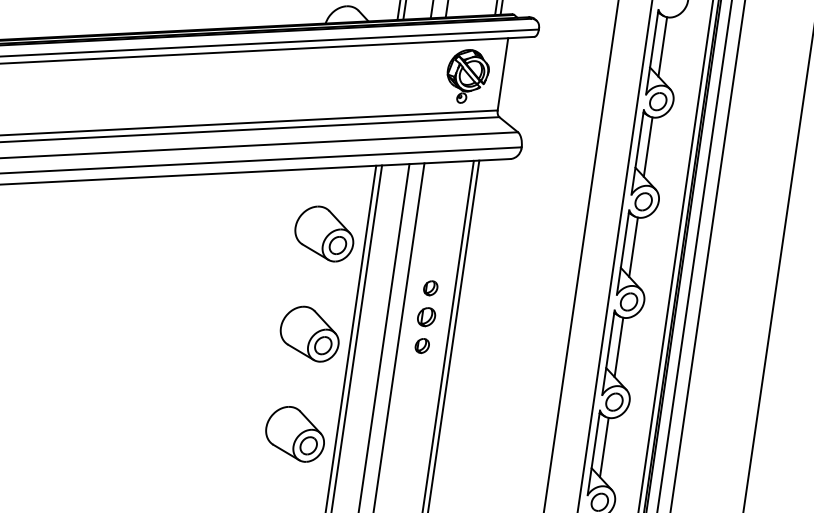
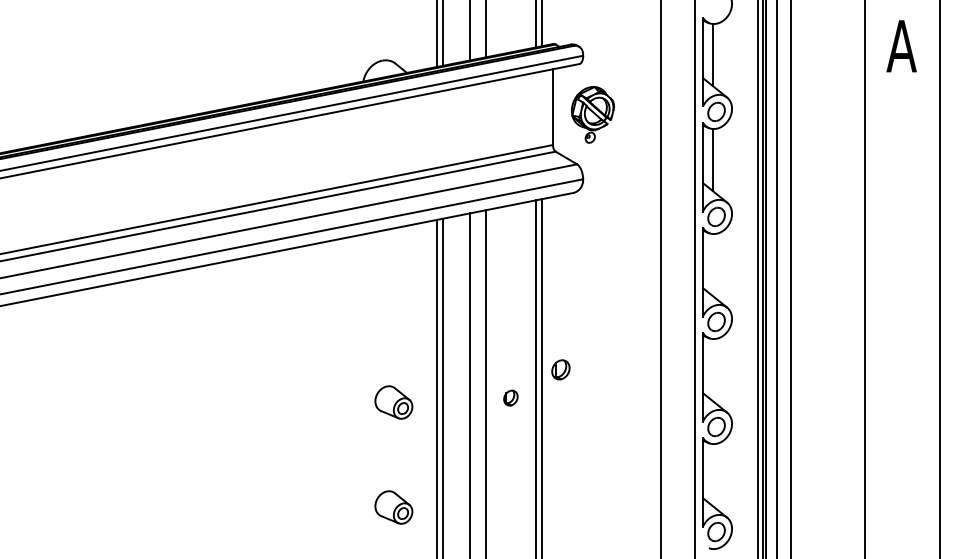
part: (467, 76) -> (592, 114), moved
part: (324, 233) -> (393, 297), removed
line: (633, 247) -> (712, 265), removed
part: (430, 288) -> (510, 337), removed
part: (426, 316) -> (560, 369), moved
part: (309, 333) -> (393, 402), size x0.6
line: (618, 347) -> (712, 370), removed
part: (295, 433) -> (393, 507), size x0.6
line: (603, 447) -> (712, 475), removed

